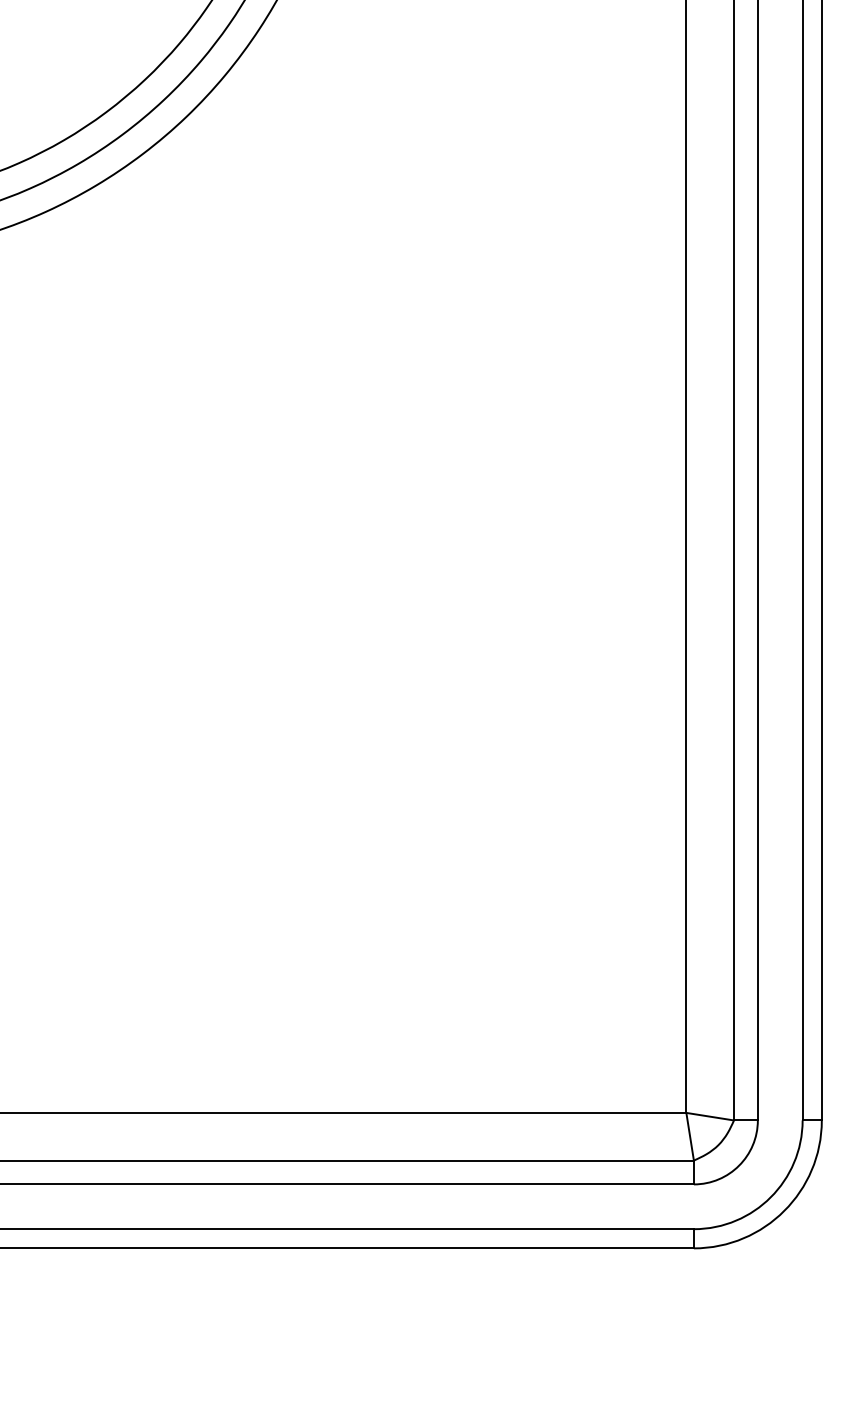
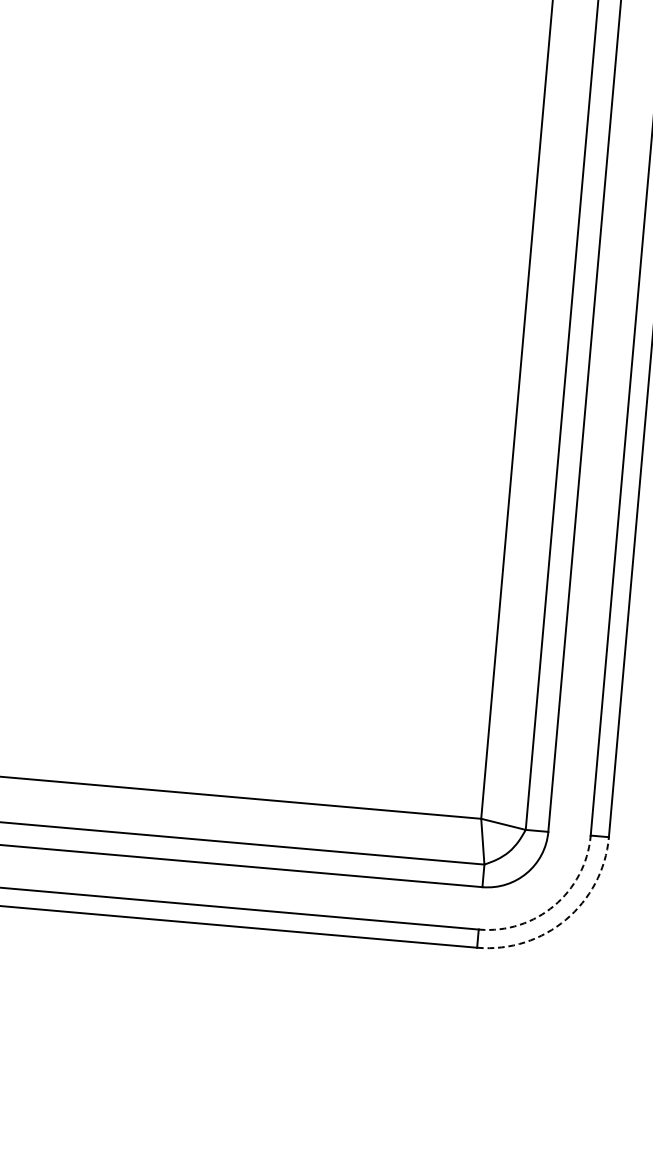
arc: (770, 1197) -> (553, 905), solid -> dashed
arc: (784, 1210) -> (566, 919), solid -> dashed

